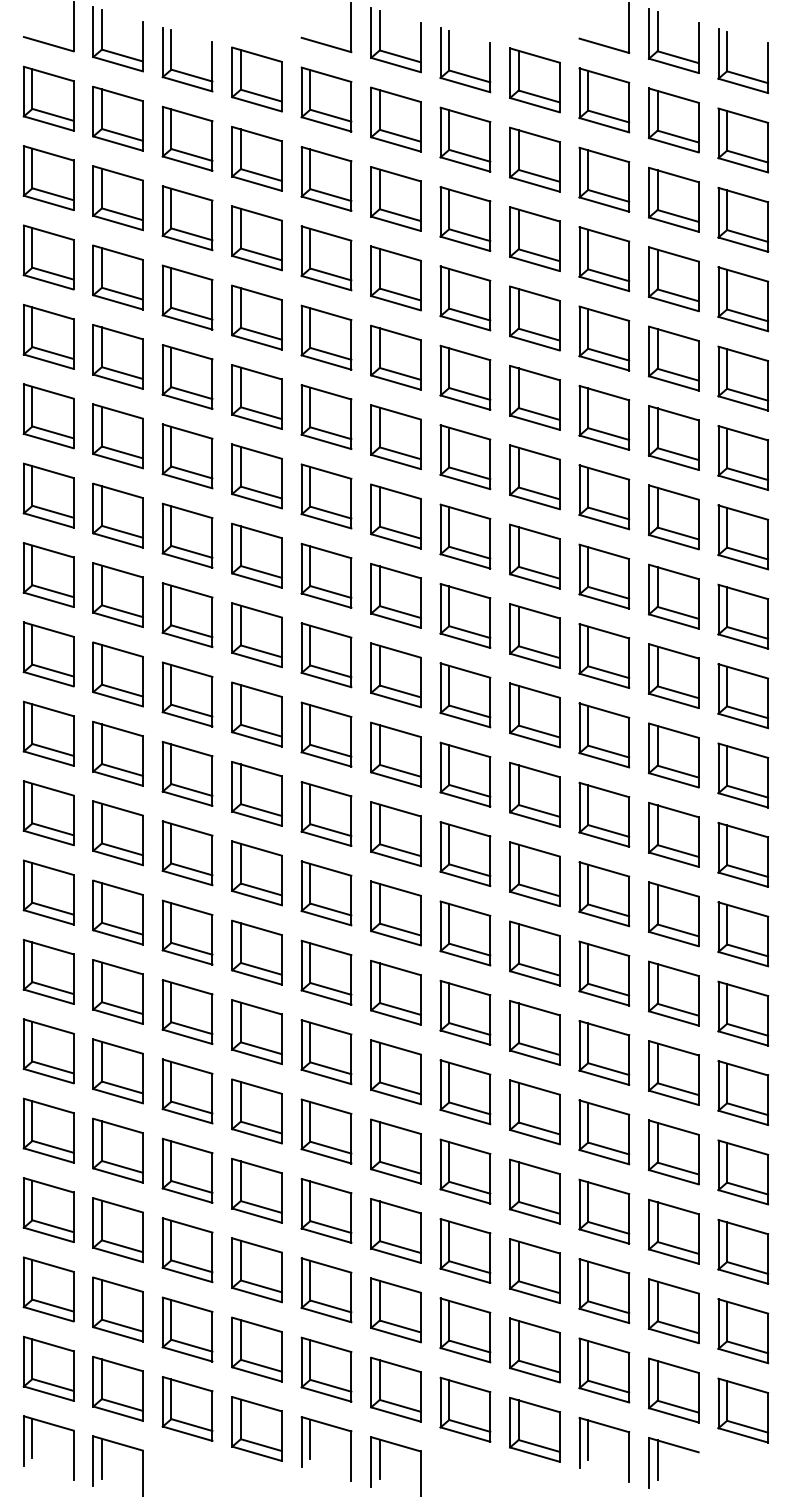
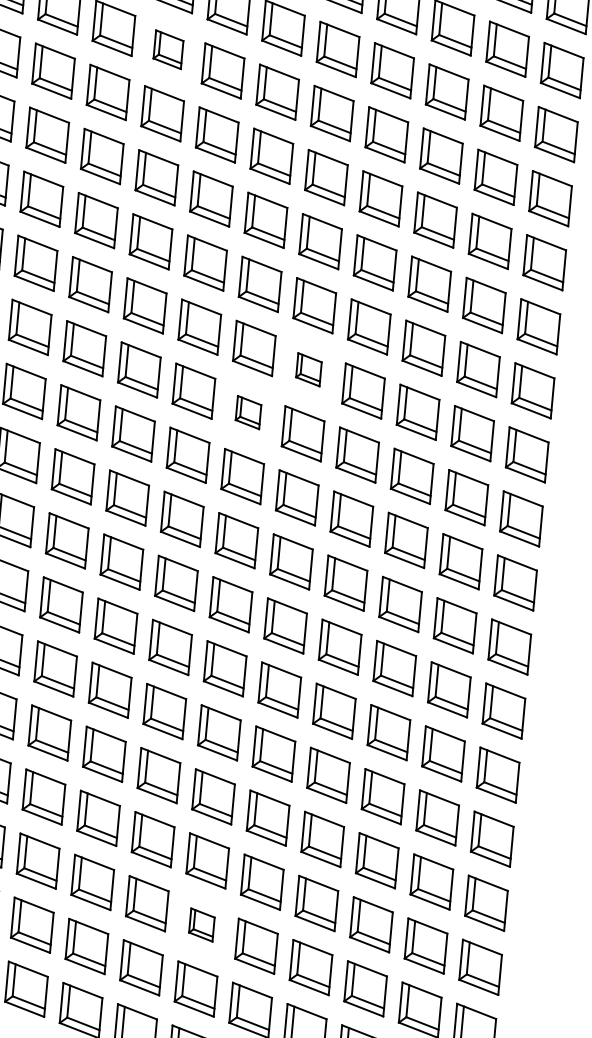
part: (256, 238) -> (168, 49), size x0.7
part: (465, 615) -> (309, 369), size x0.6
part: (395, 675) -> (248, 412), size x0.6
part: (395, 1310) -> (201, 925), size x0.6

